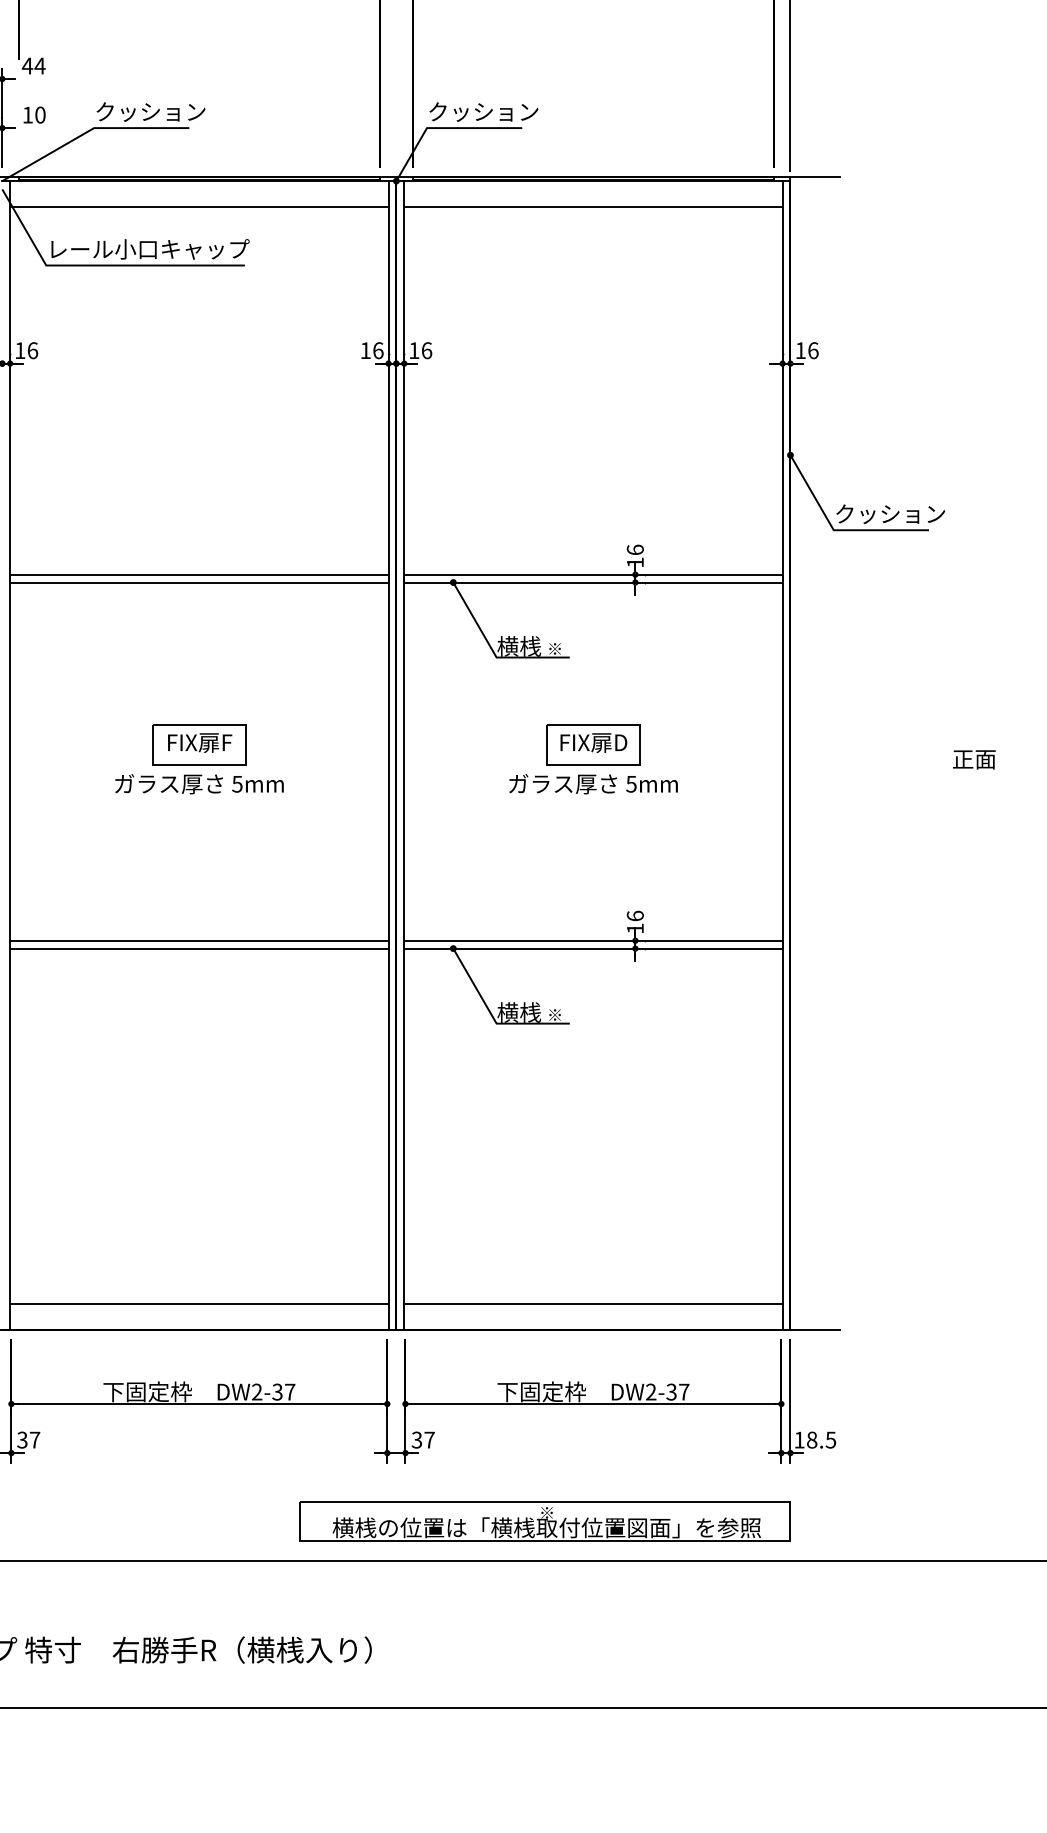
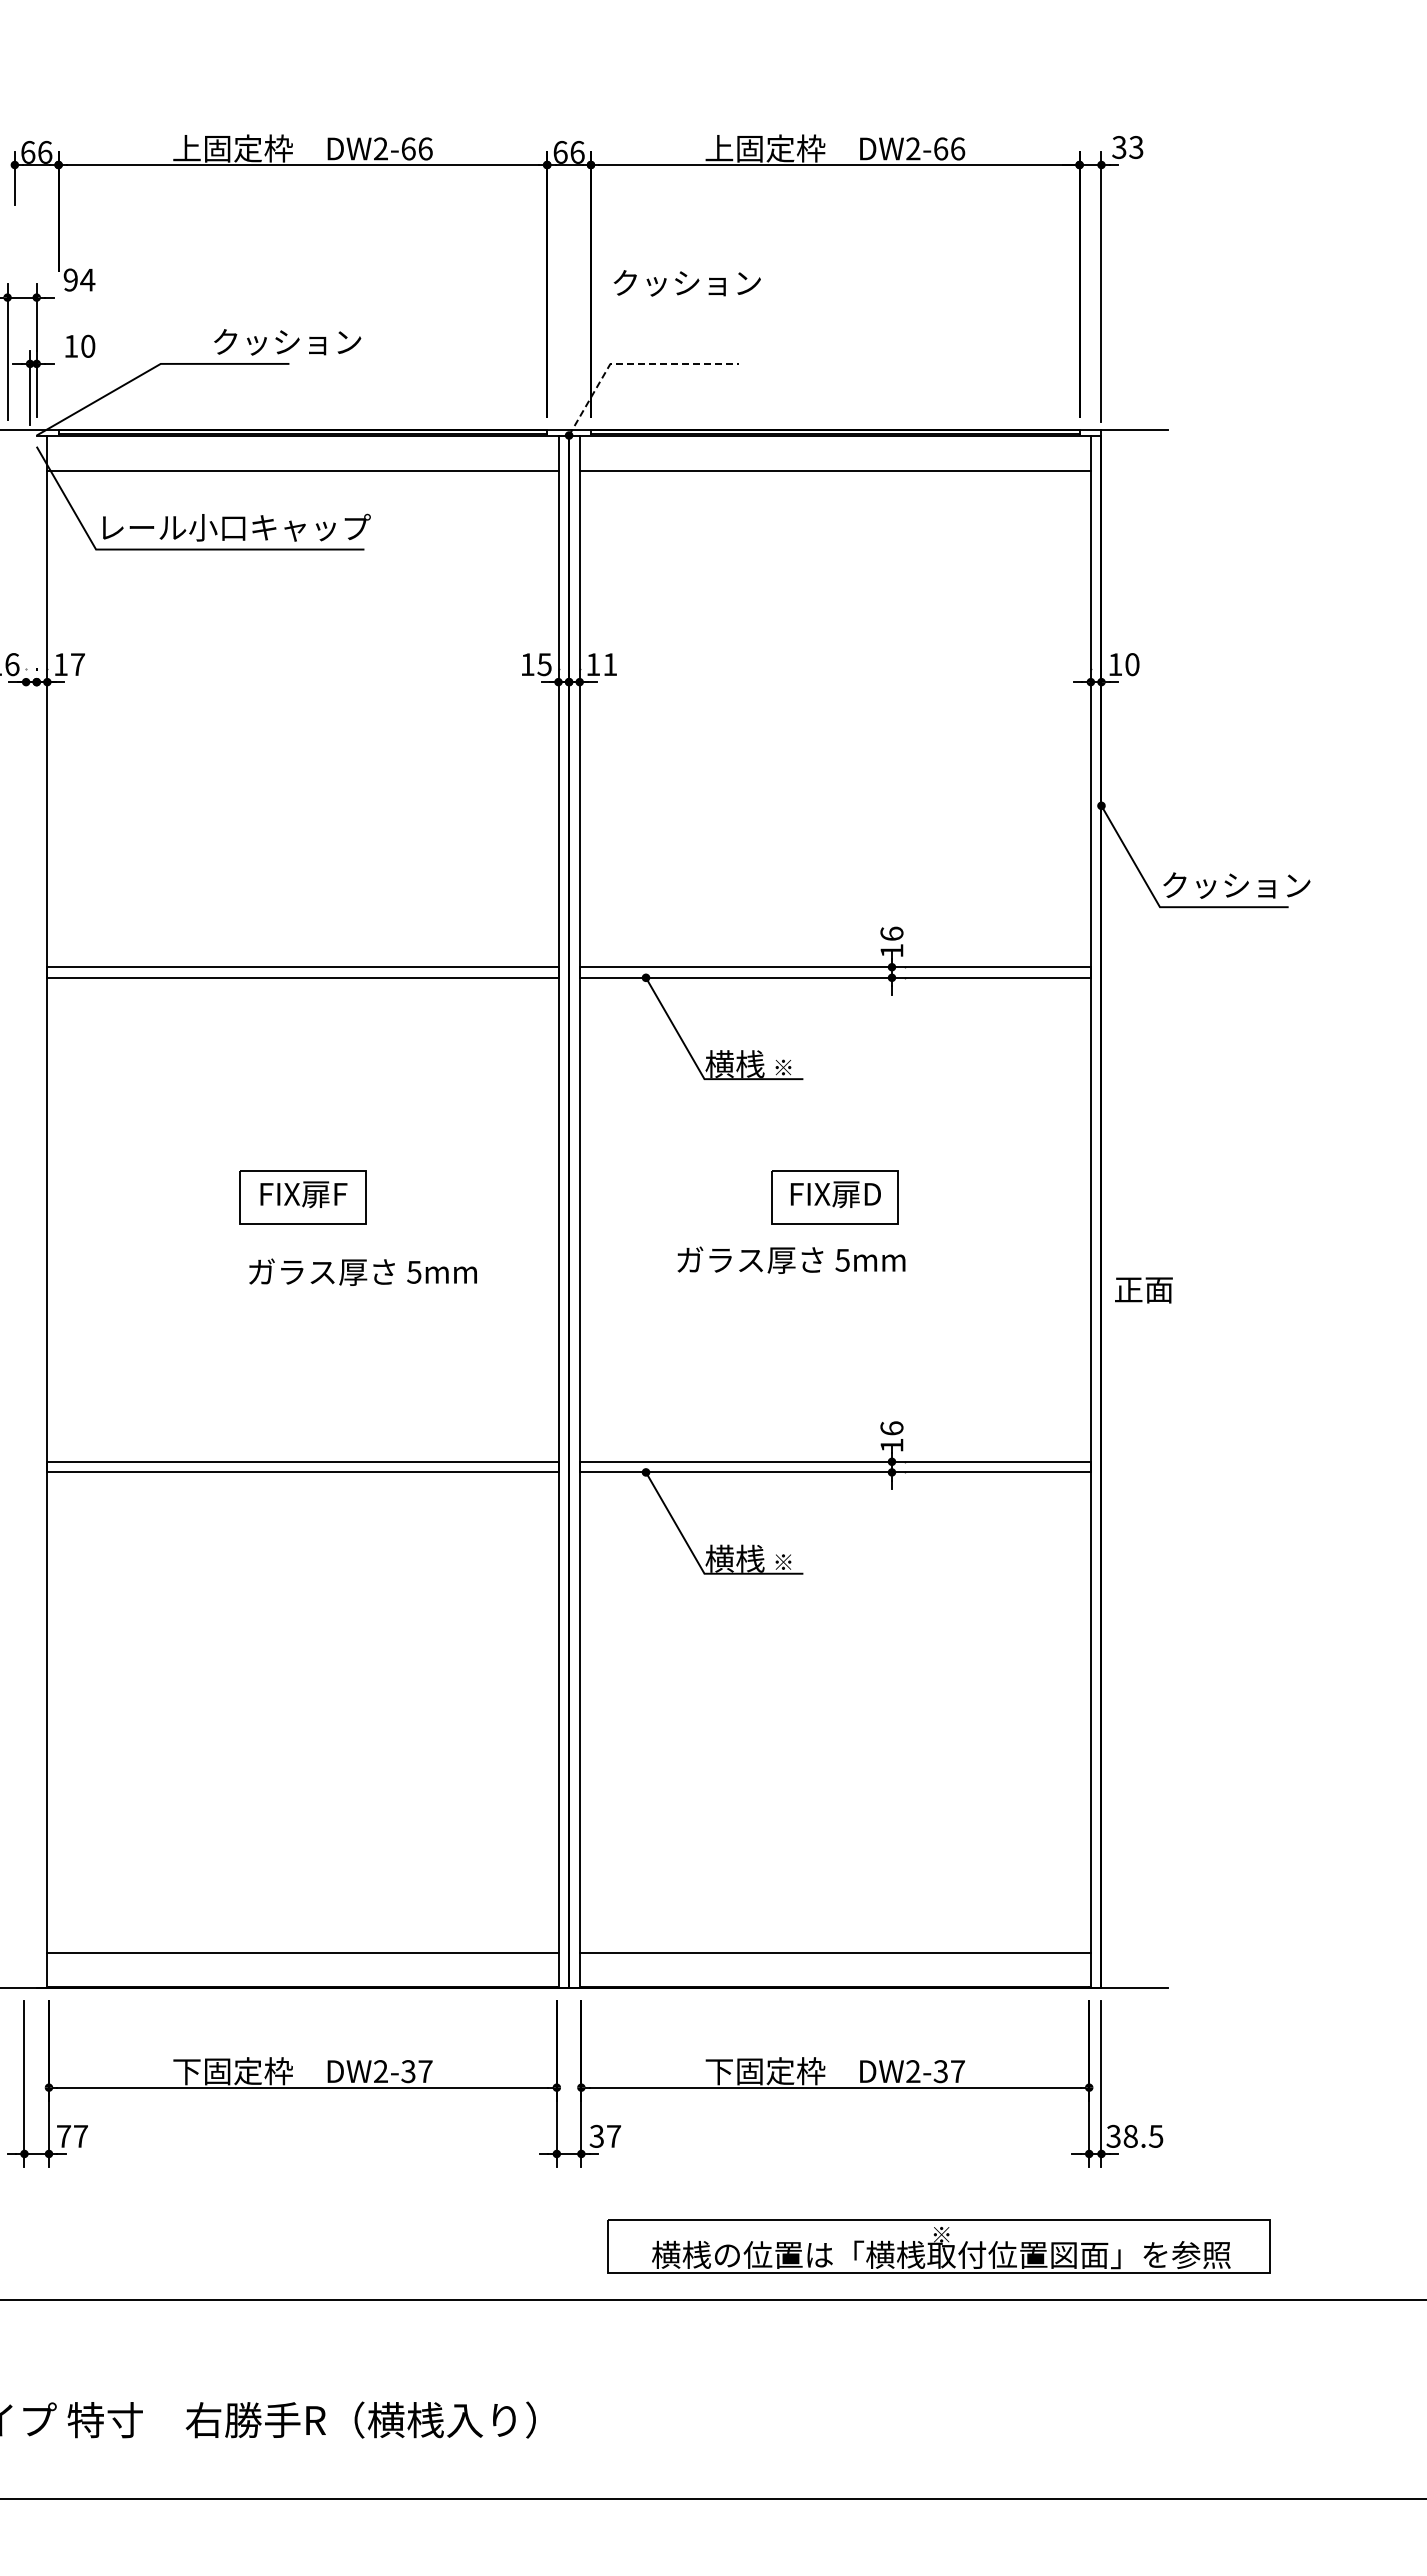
text: (27, 65) -> (70, 279), 44 -> 94
text: (150, 112) -> (287, 342), moved
text: (483, 112) -> (686, 283), moved
line: (444, 127) -> (633, 363), solid -> dashed
text: (33, 350) -> (78, 664), 16 -> 17
text: (378, 350) -> (544, 664), 16 -> 15
text: (427, 350) -> (610, 664), 16 -> 11
text: (813, 350) -> (1132, 664), 16 -> 10
text: (974, 759) -> (1143, 1290), moved
text: (199, 783) -> (362, 1271), moved
text: (593, 783) -> (791, 1259), moved
text: (22, 1439) -> (63, 2135), 37 -> 77
text: (799, 1439) -> (1113, 2135), 18.5 -> 38.5
part: (544, 1521) -> (938, 2246), moved

